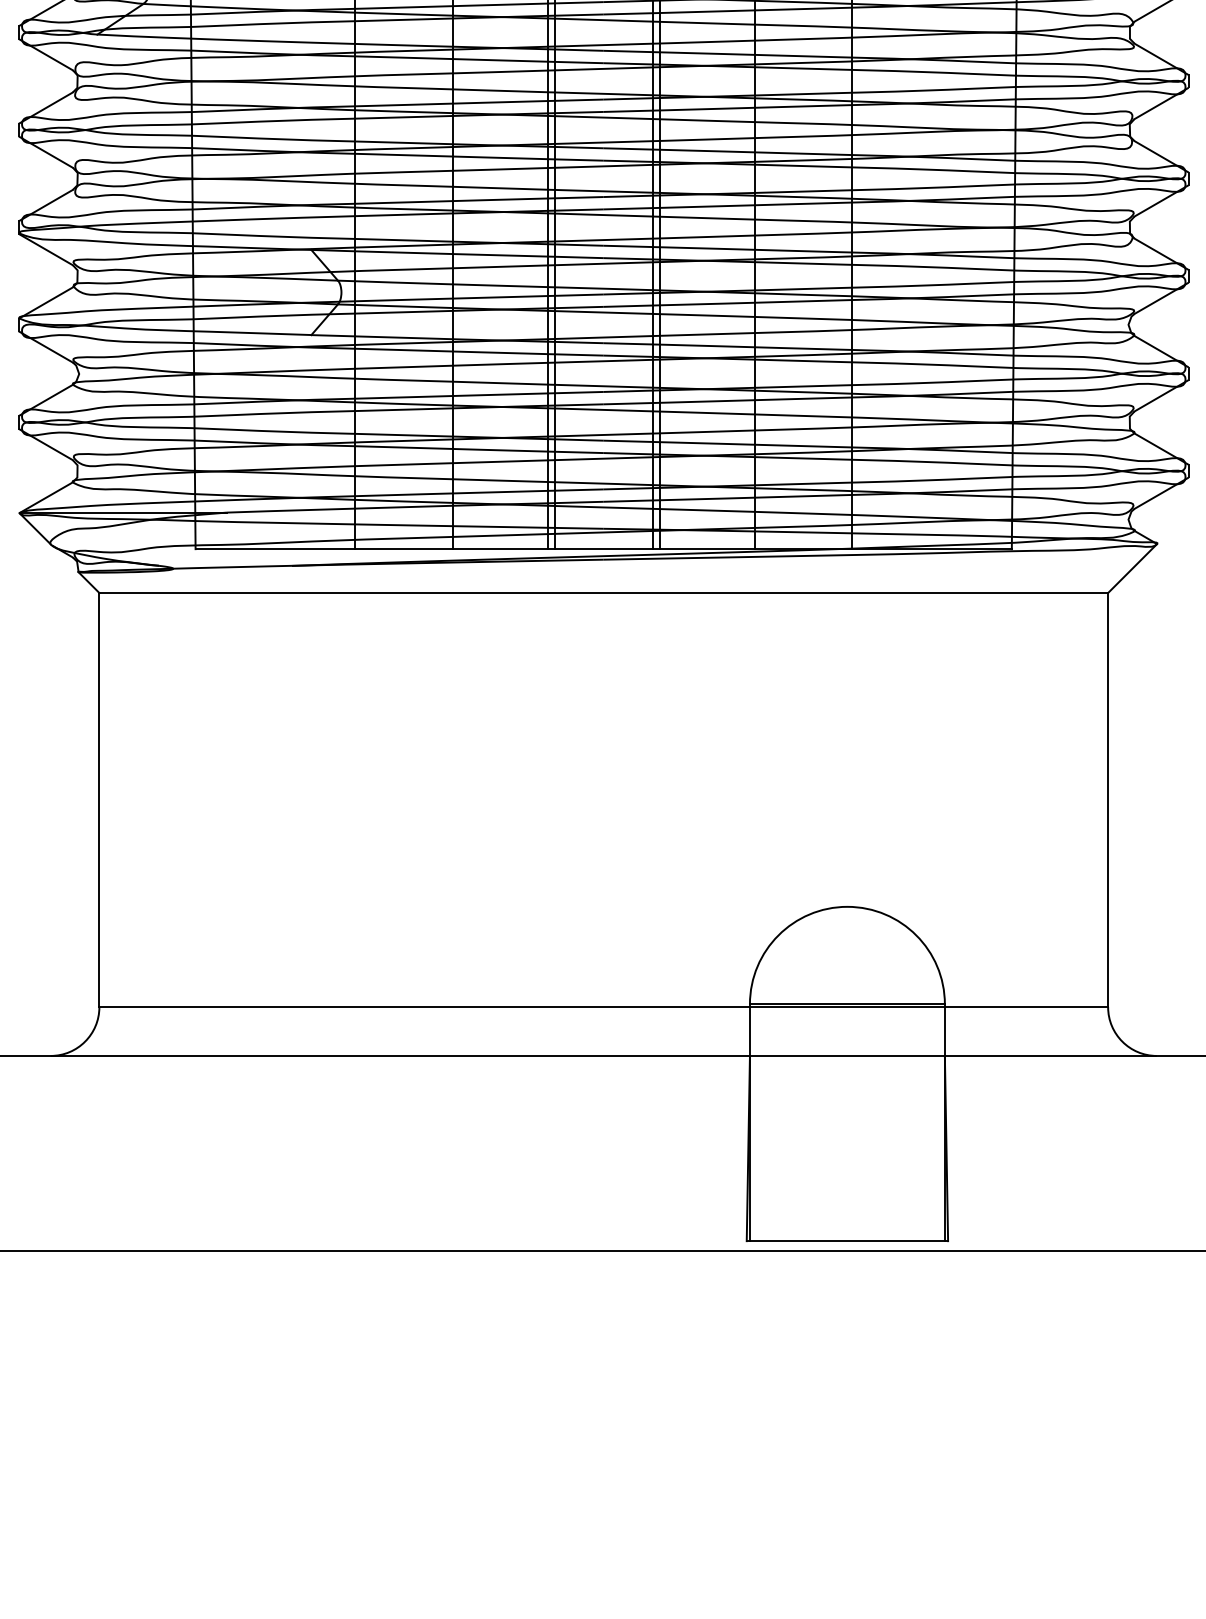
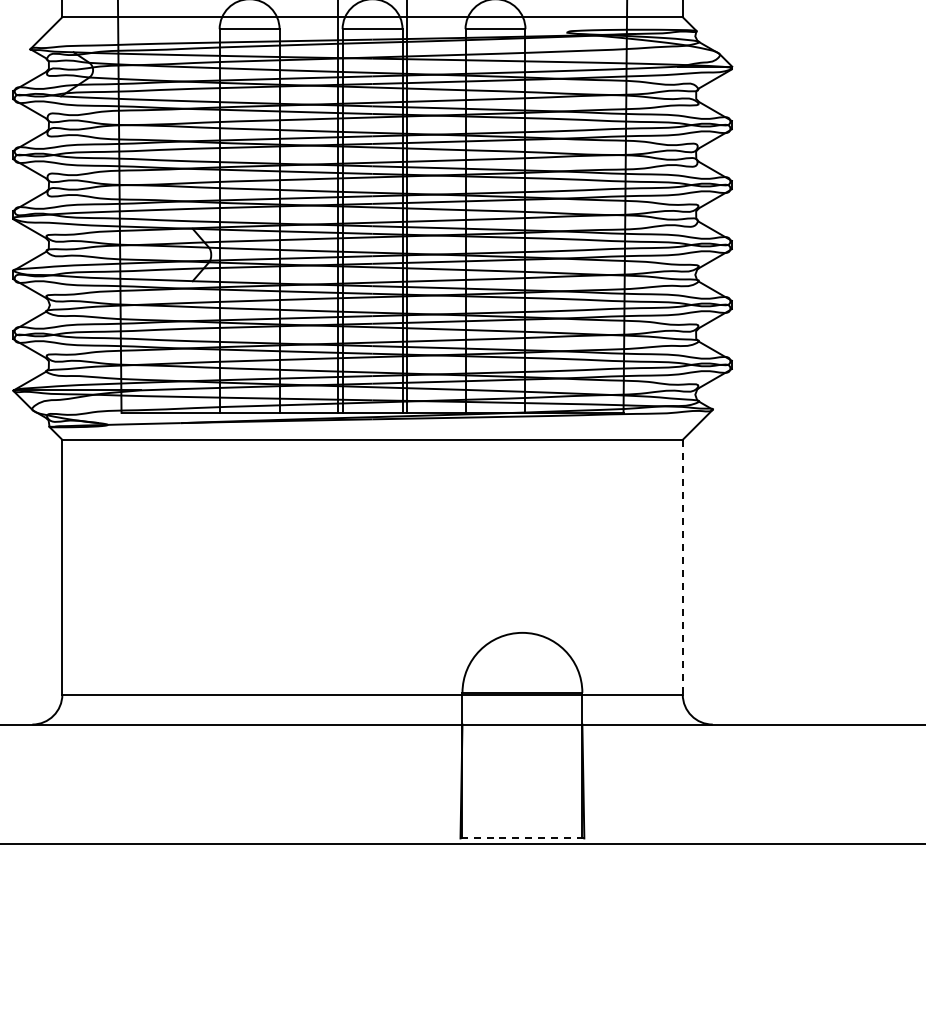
line: (1107, 800) -> (682, 567), solid -> dashed
line: (847, 1241) -> (522, 838), solid -> dashed

